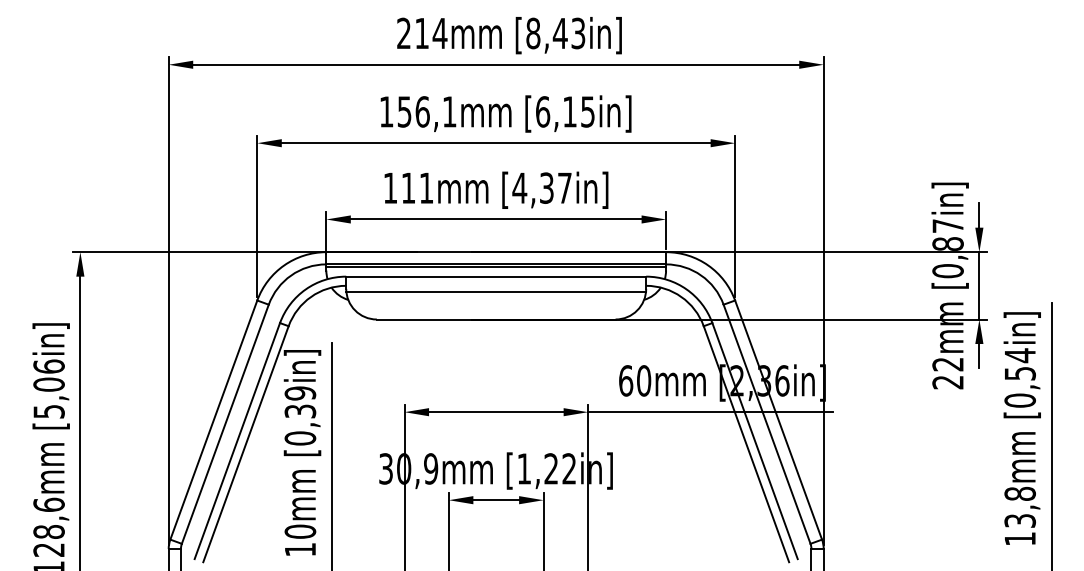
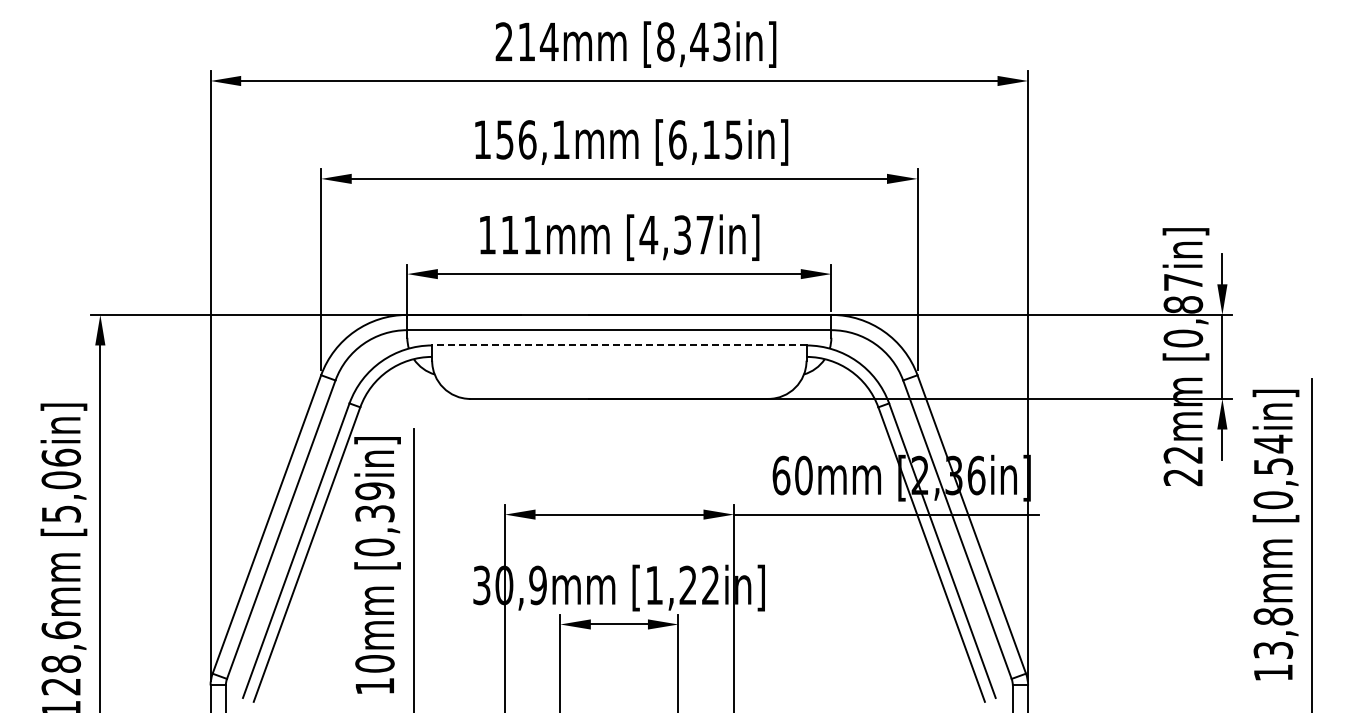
line: (496, 267) -> (619, 334), removed
line: (495, 276) -> (618, 345), solid -> dashed
line: (496, 291) -> (619, 364), removed

